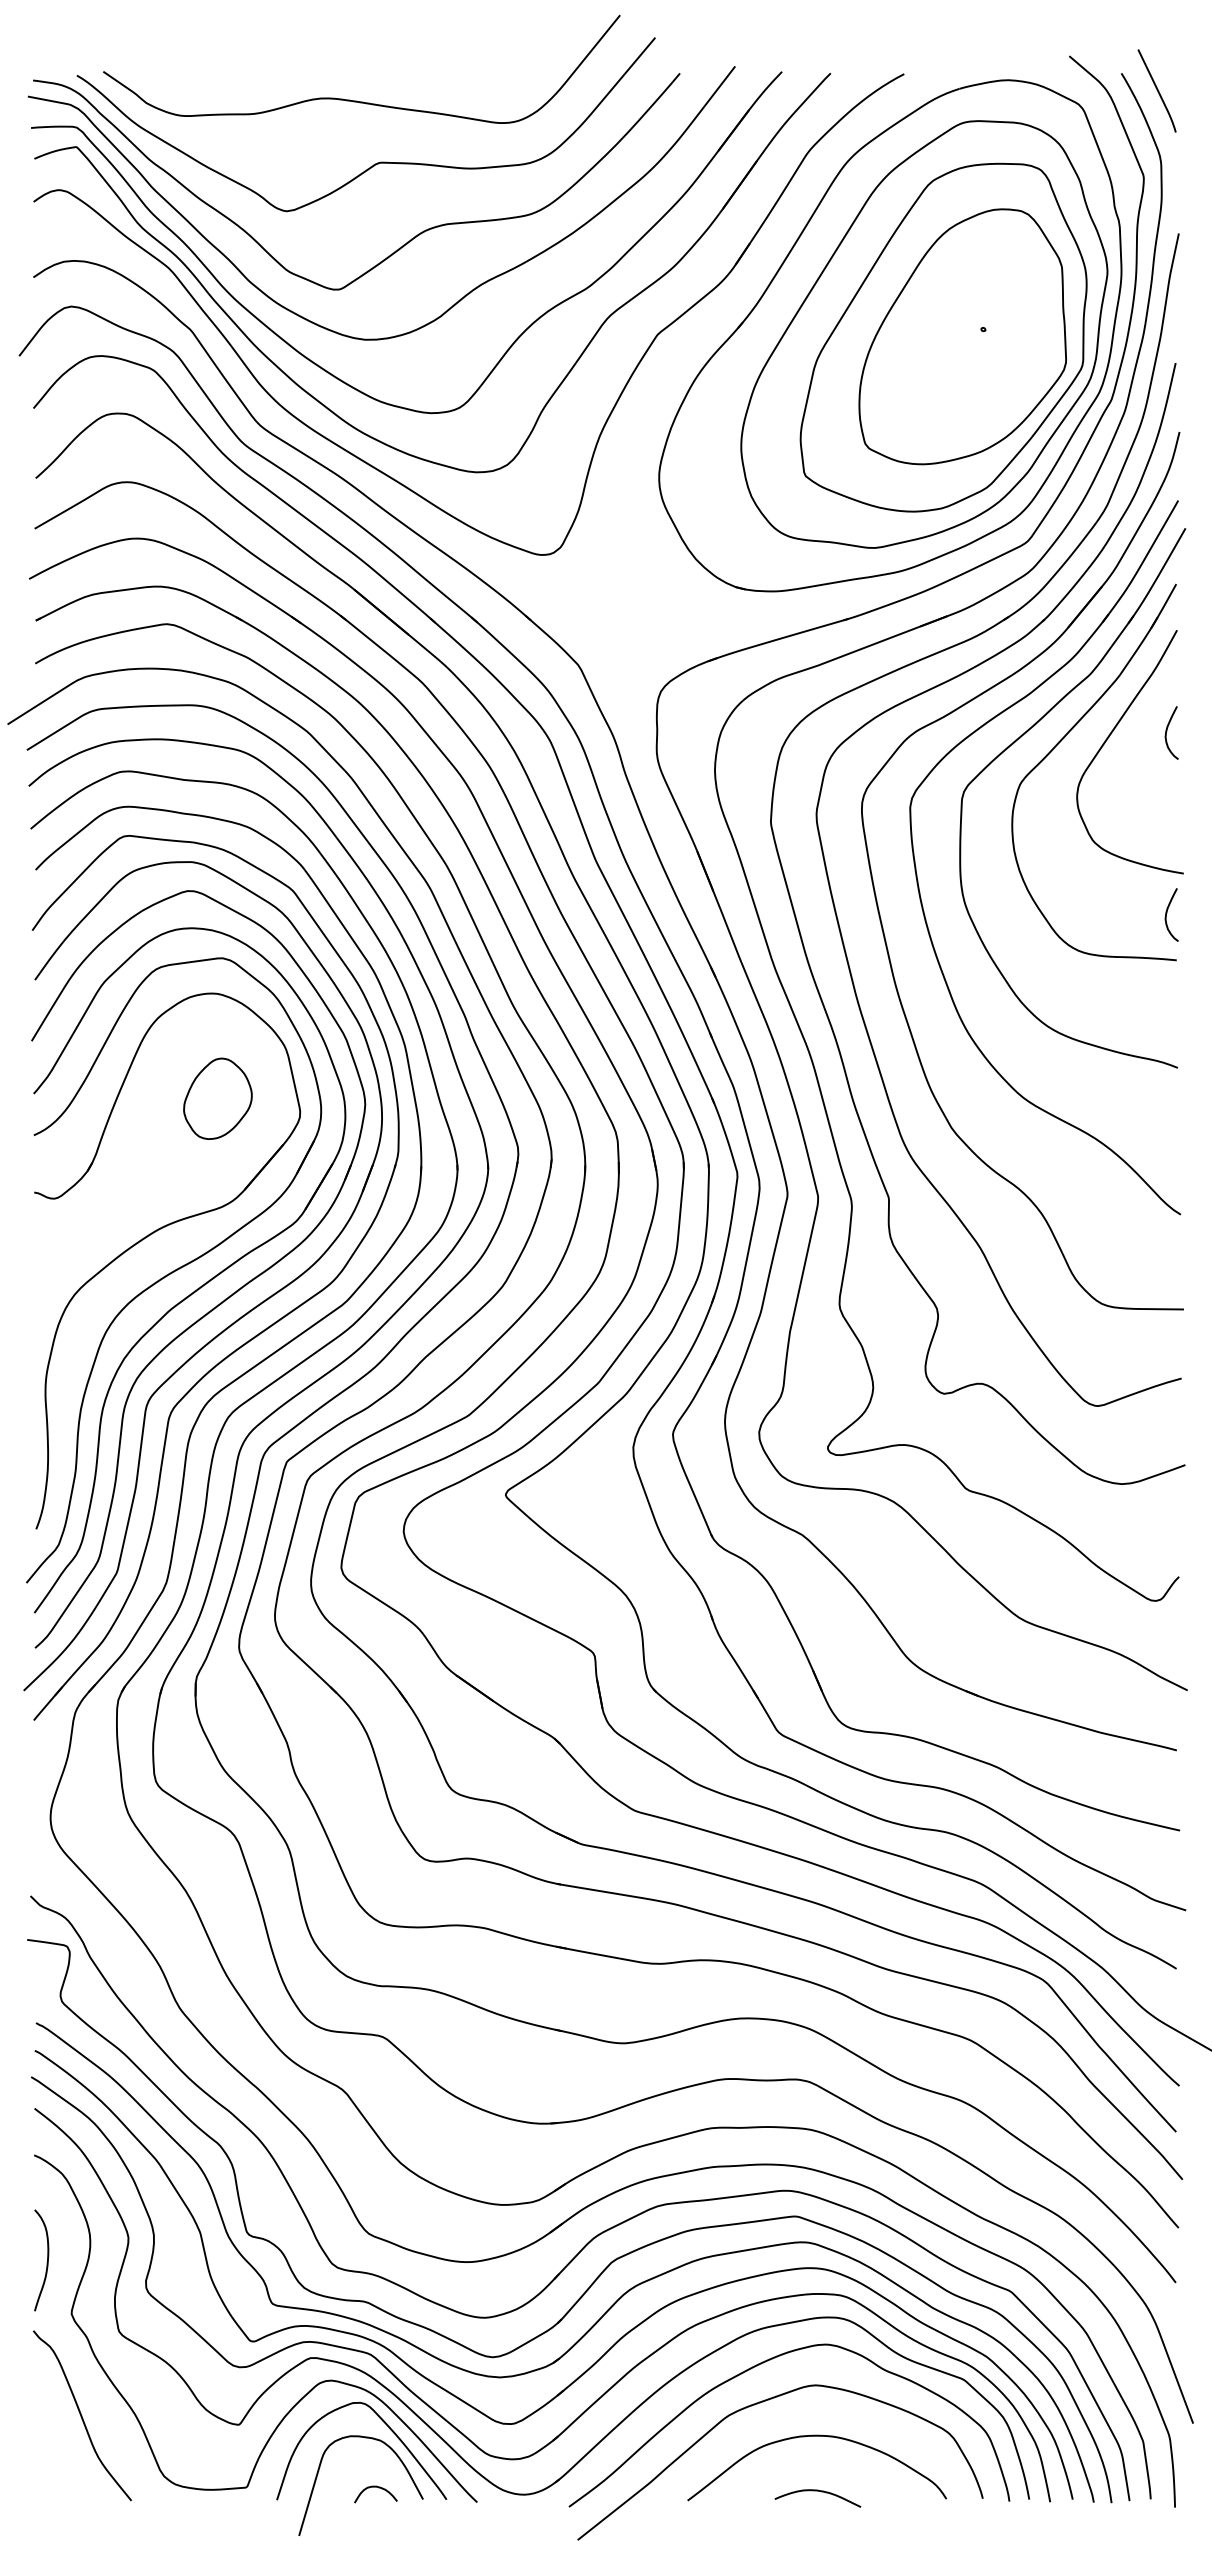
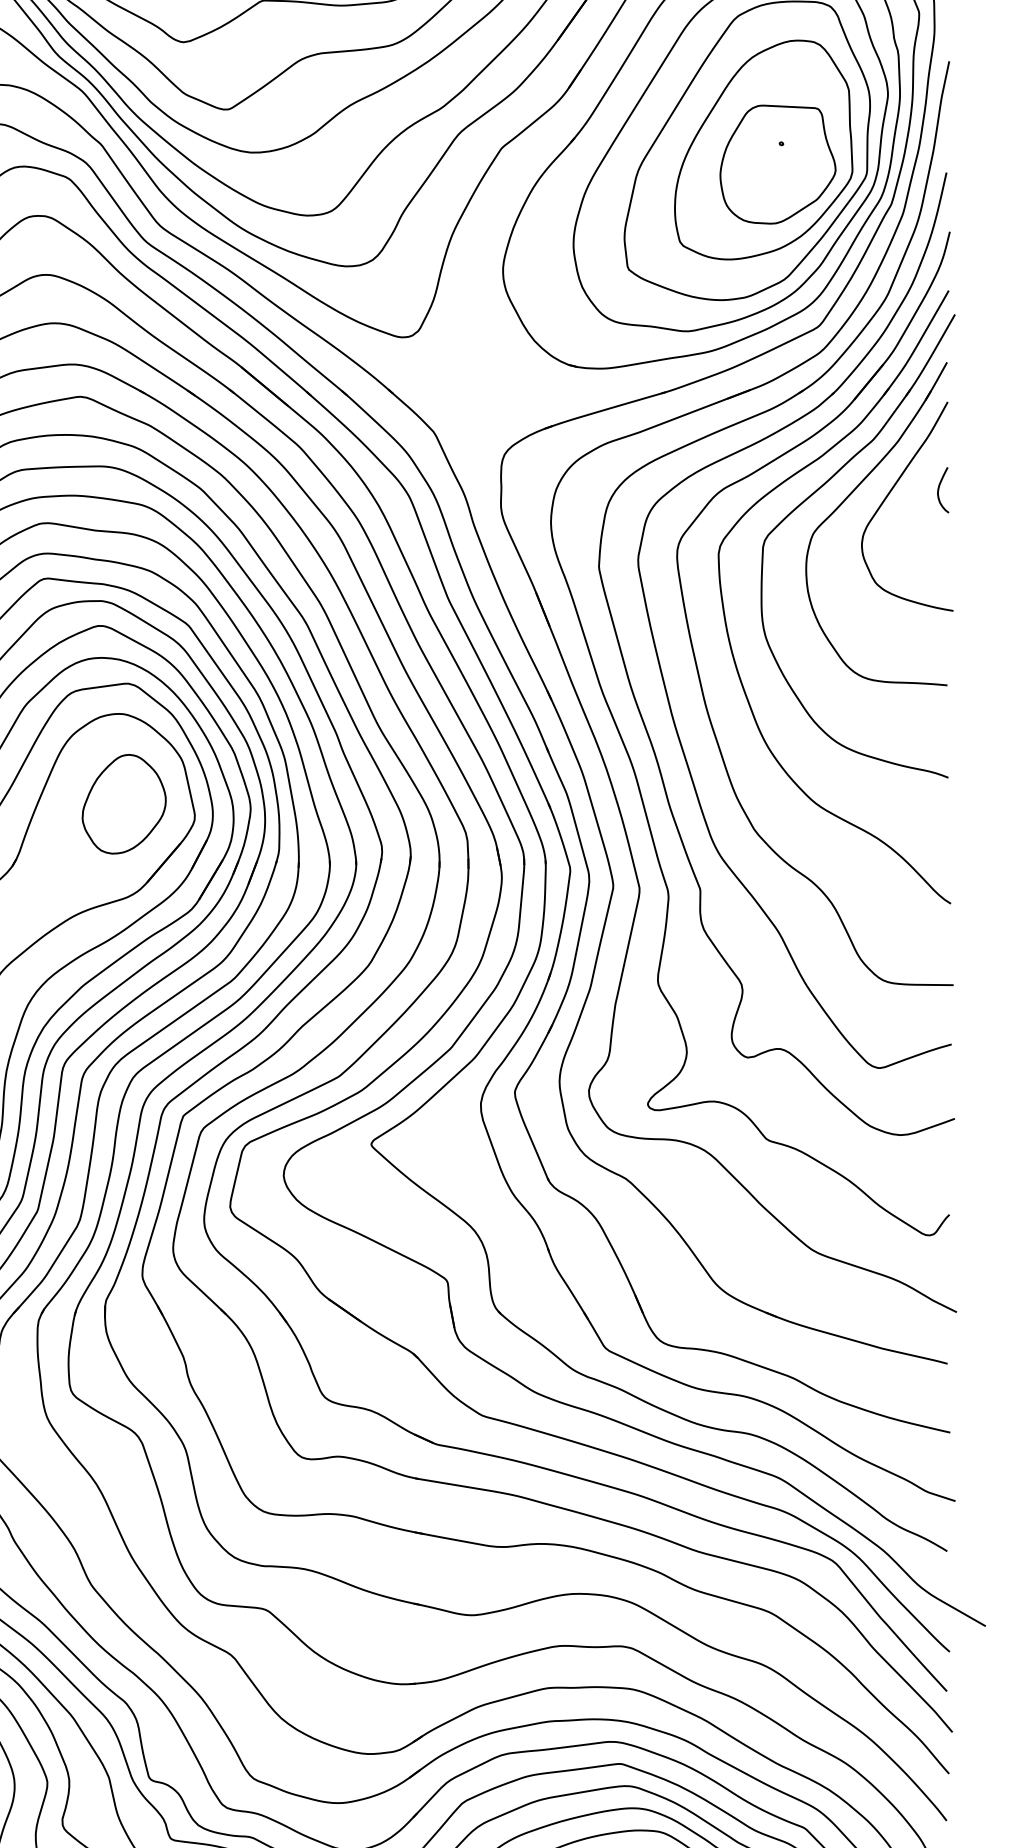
part: (979, 353) -> (778, 164), added
curve: (1167, 913) -> (939, 645), removed
part: (217, 1098) -> (123, 804), size x1.43

